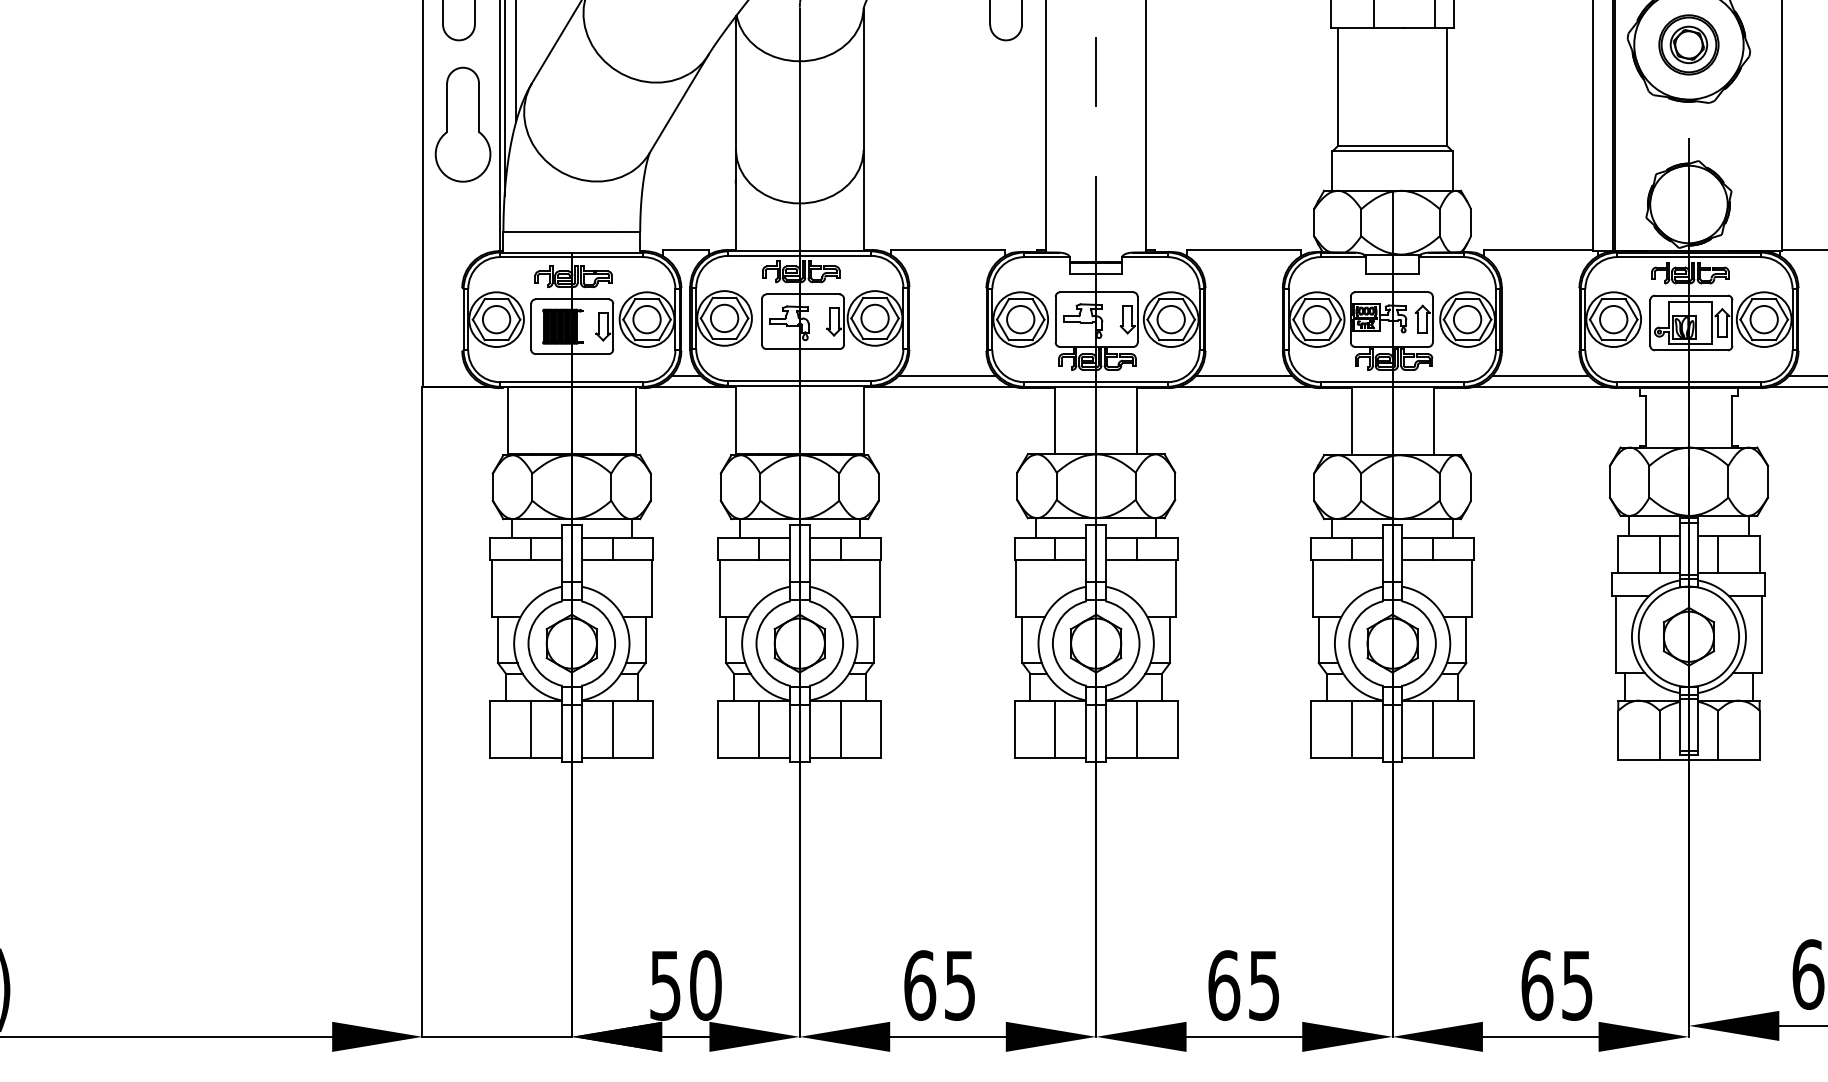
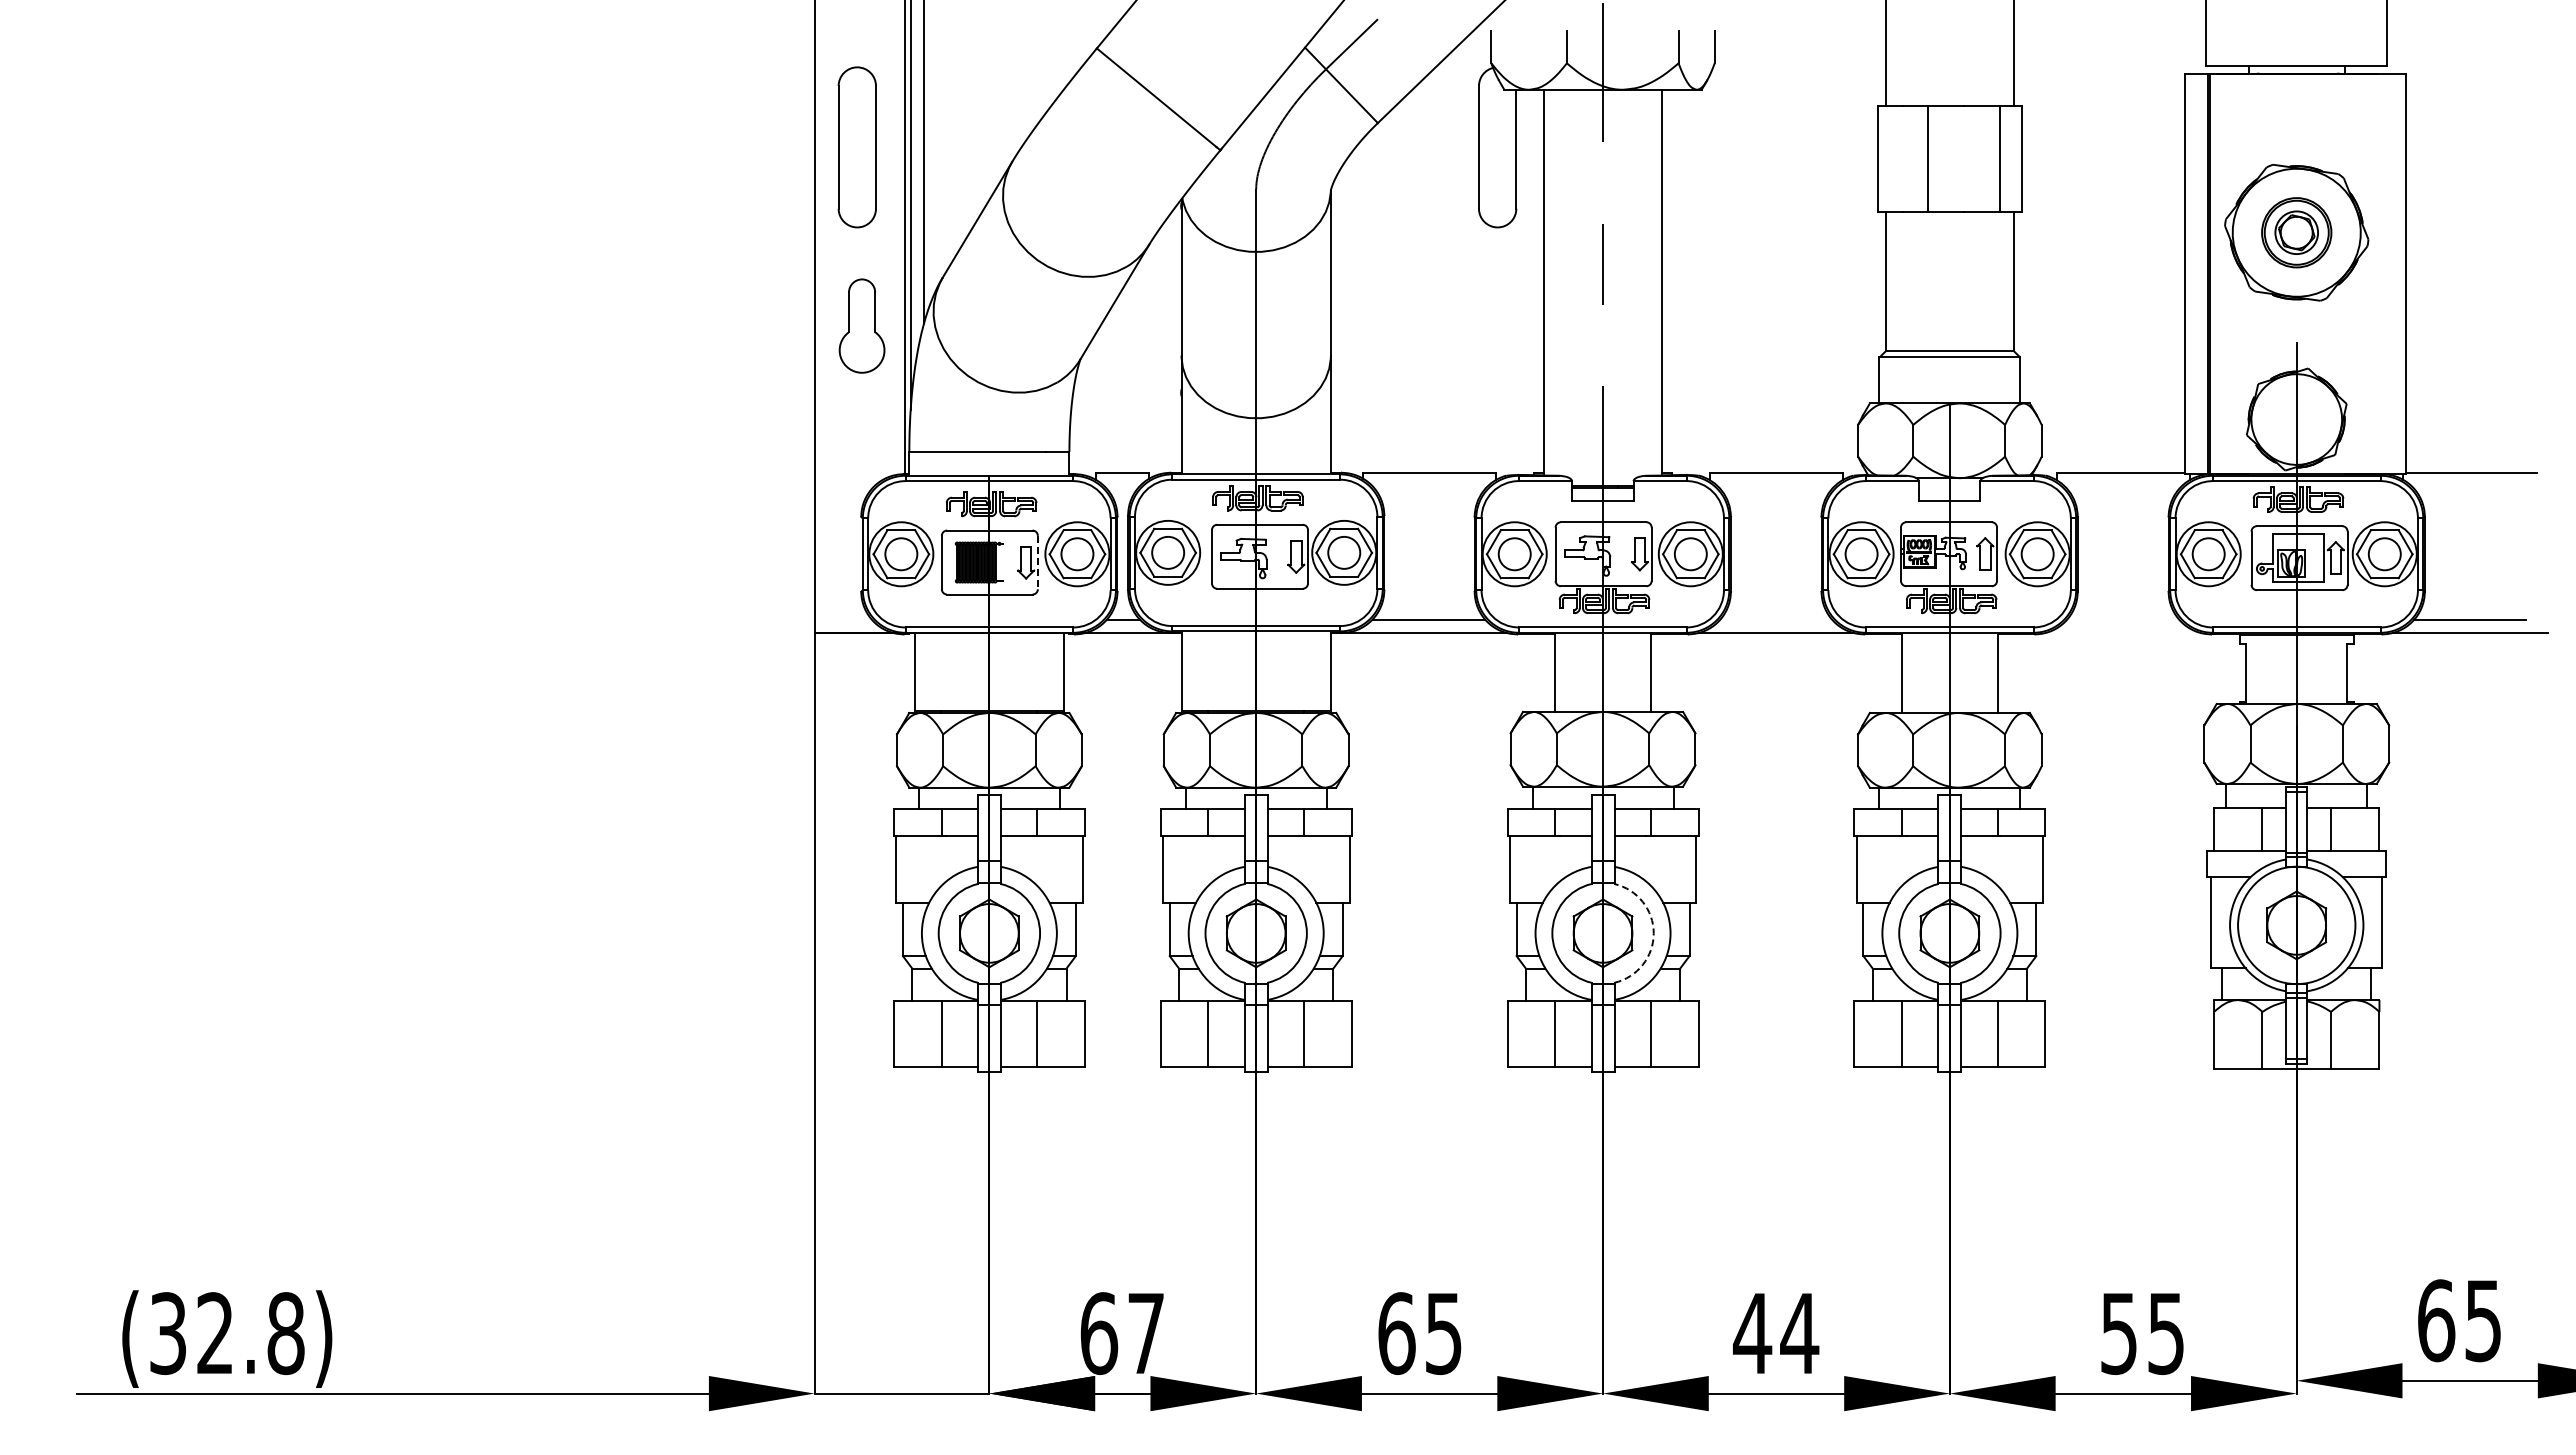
part: (462, 124) -> (861, 325), size x0.7
line: (612, 326) -> (1037, 562), solid -> dashed
line: (1244, 375) -> (1776, 619), removed
line: (1540, 375) -> (2123, 619), removed
line: (1540, 386) -> (2122, 632), removed
arc: (1139, 643) -> (1653, 933), solid -> dashed
text: (685, 985) -> (1122, 1333), 50 -> 67
text: (1244, 985) -> (1776, 1333), 65 -> 44
text: (1537, 985) -> (2119, 1333), 65 -> 55

